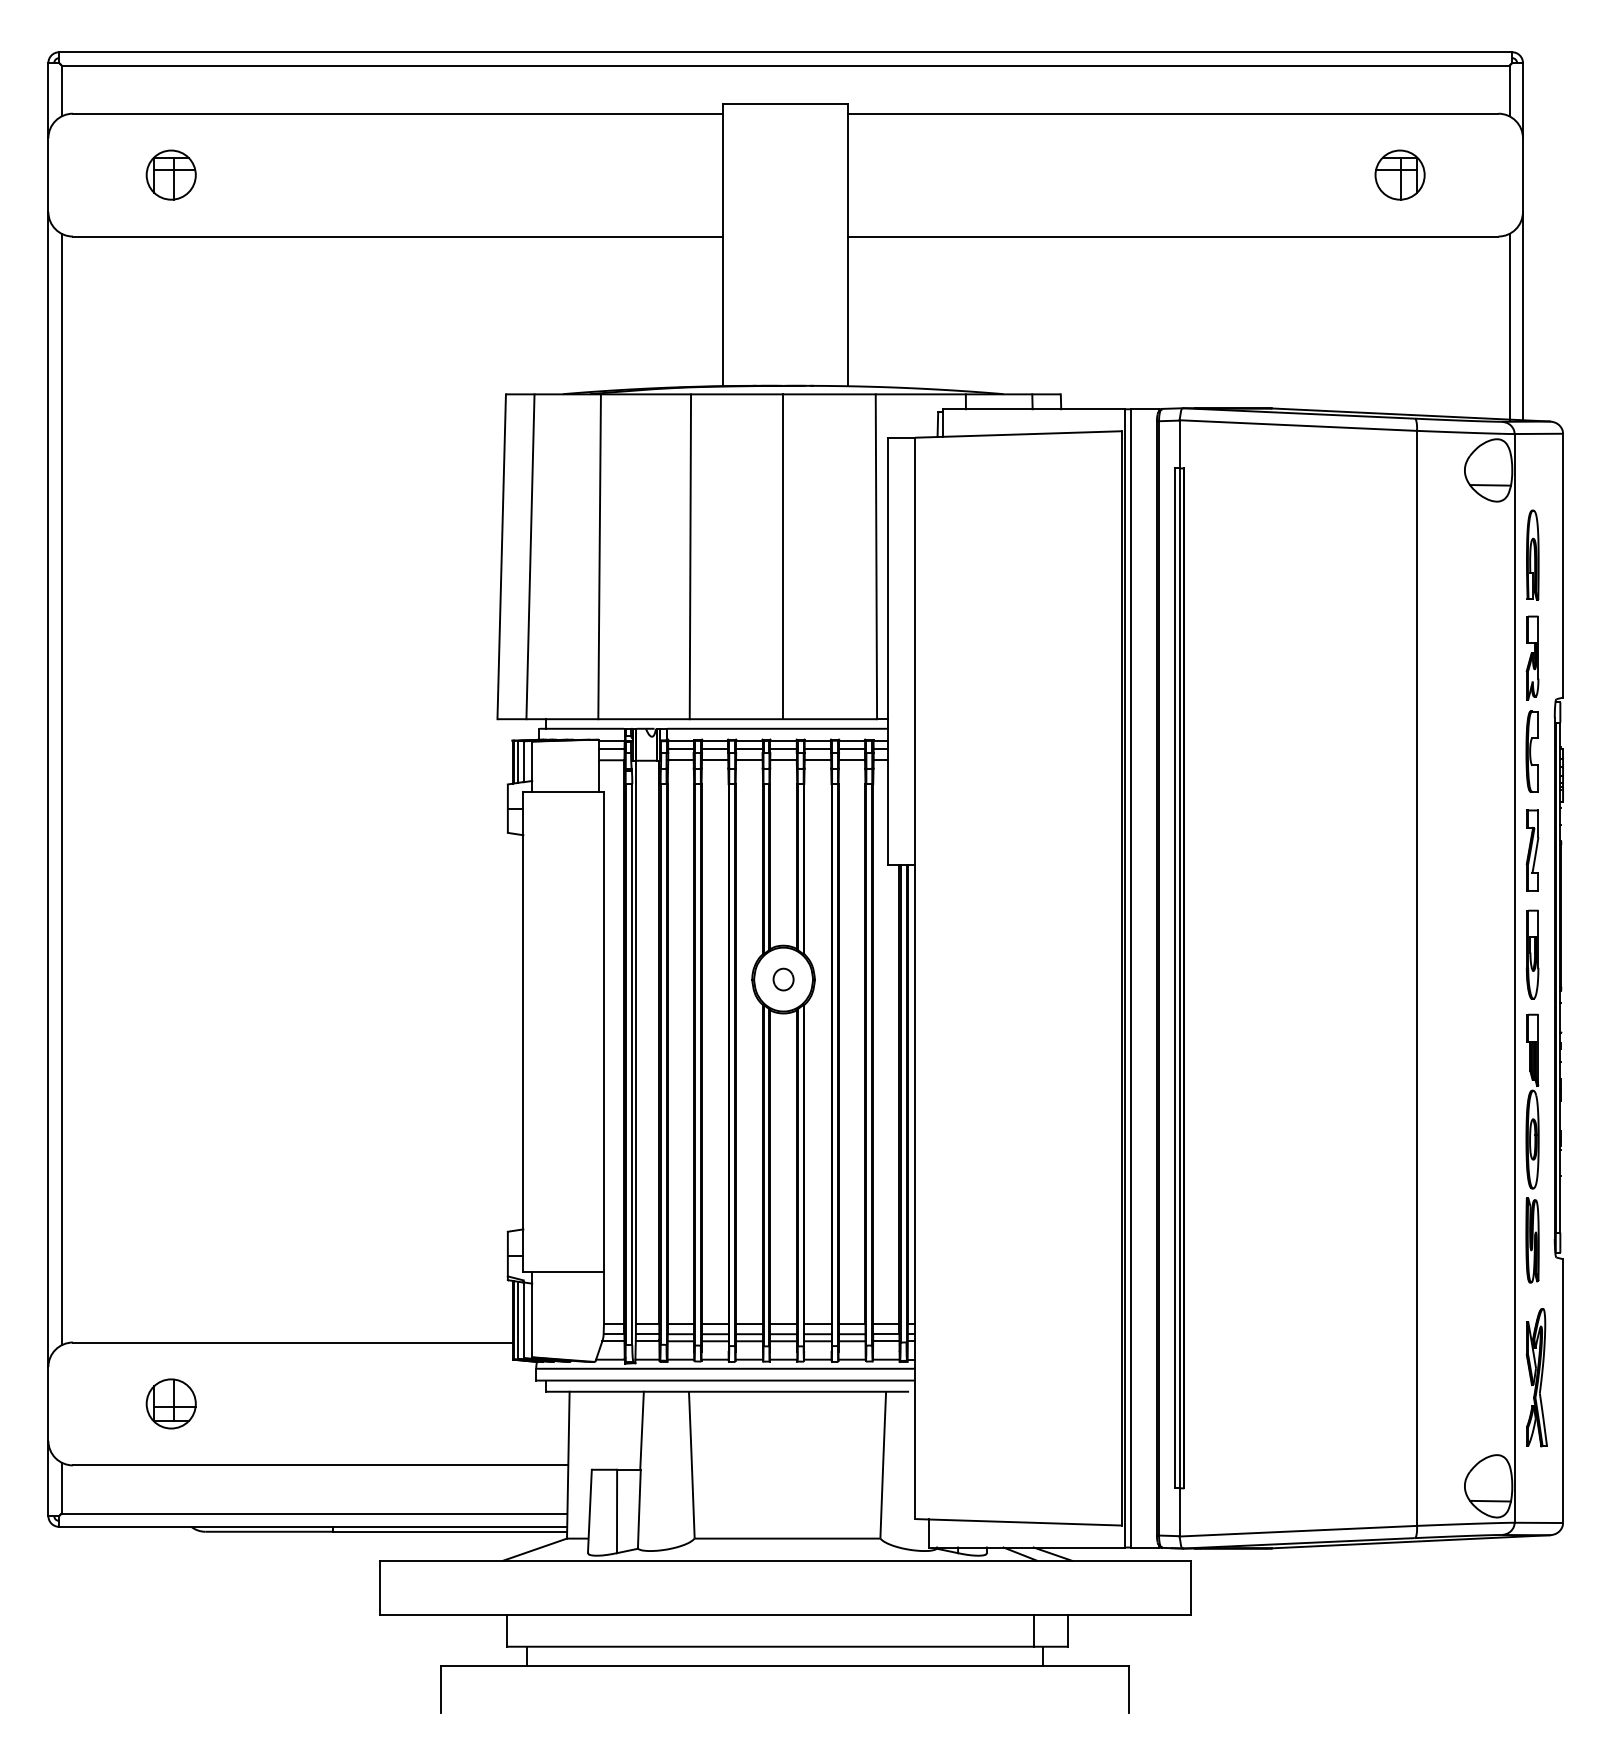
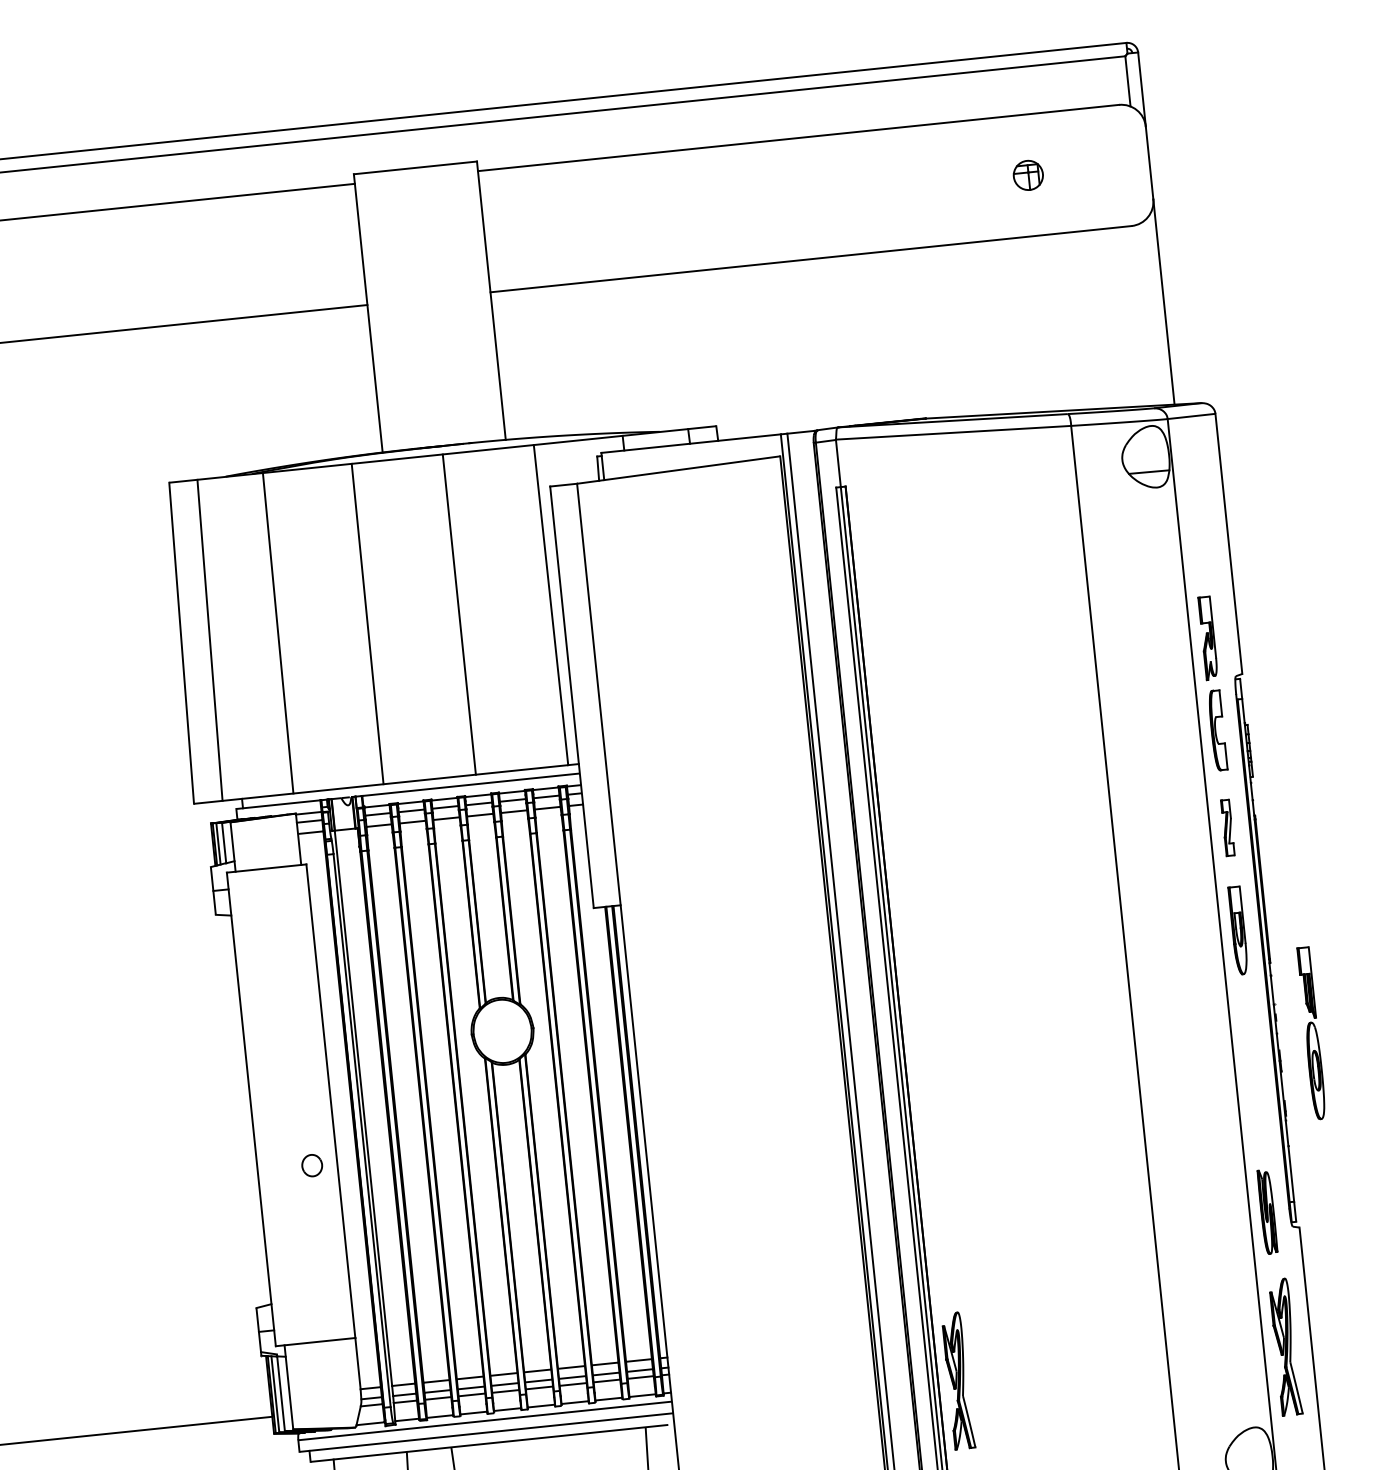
part: (1399, 174) -> (1027, 174), size x0.6
line: (1509, 326) -> (1151, 313), removed
part: (1532, 554) -> (1197, 536), removed
part: (1532, 850) -> (1227, 827), size x0.7
part: (783, 979) -> (312, 1165), moved
part: (1532, 1101) -> (1311, 1033), moved
part: (1204, 1377) -> (958, 1380), added

